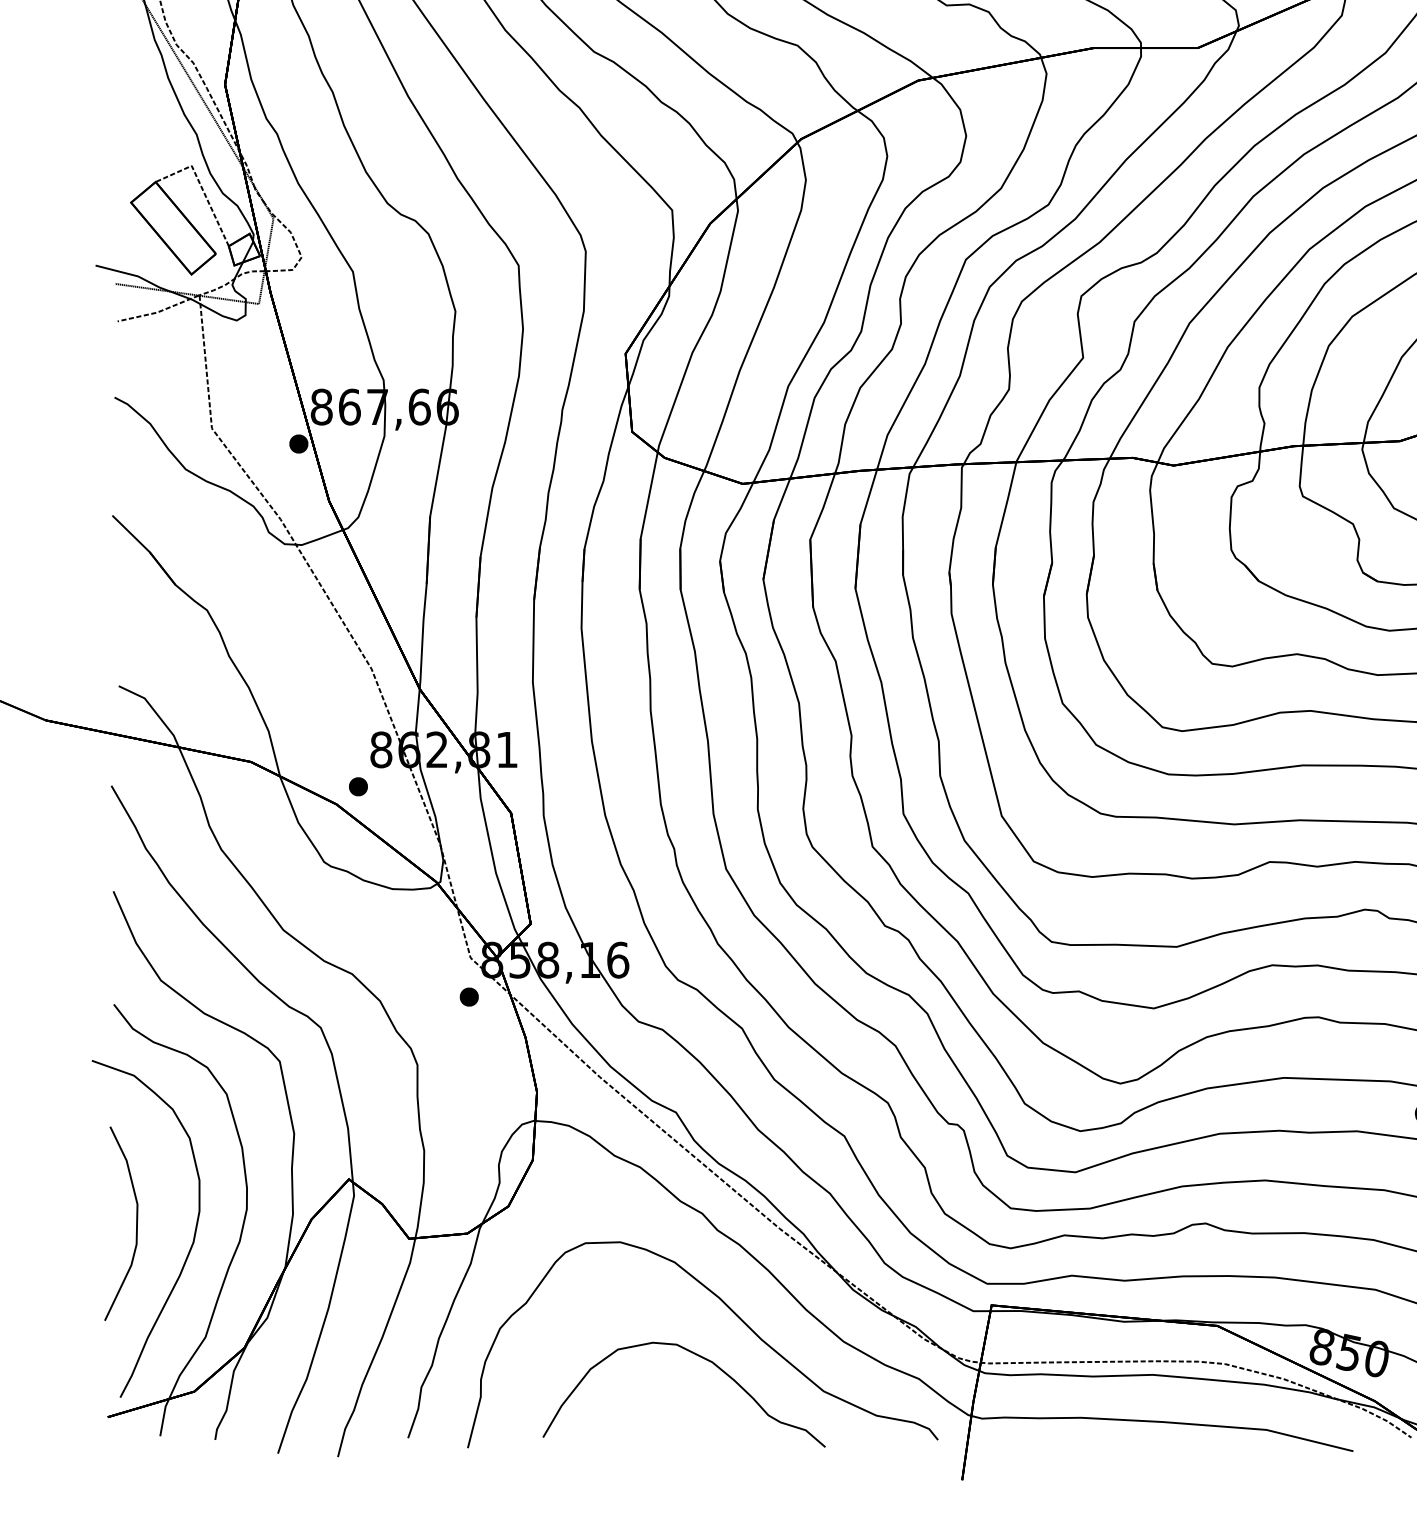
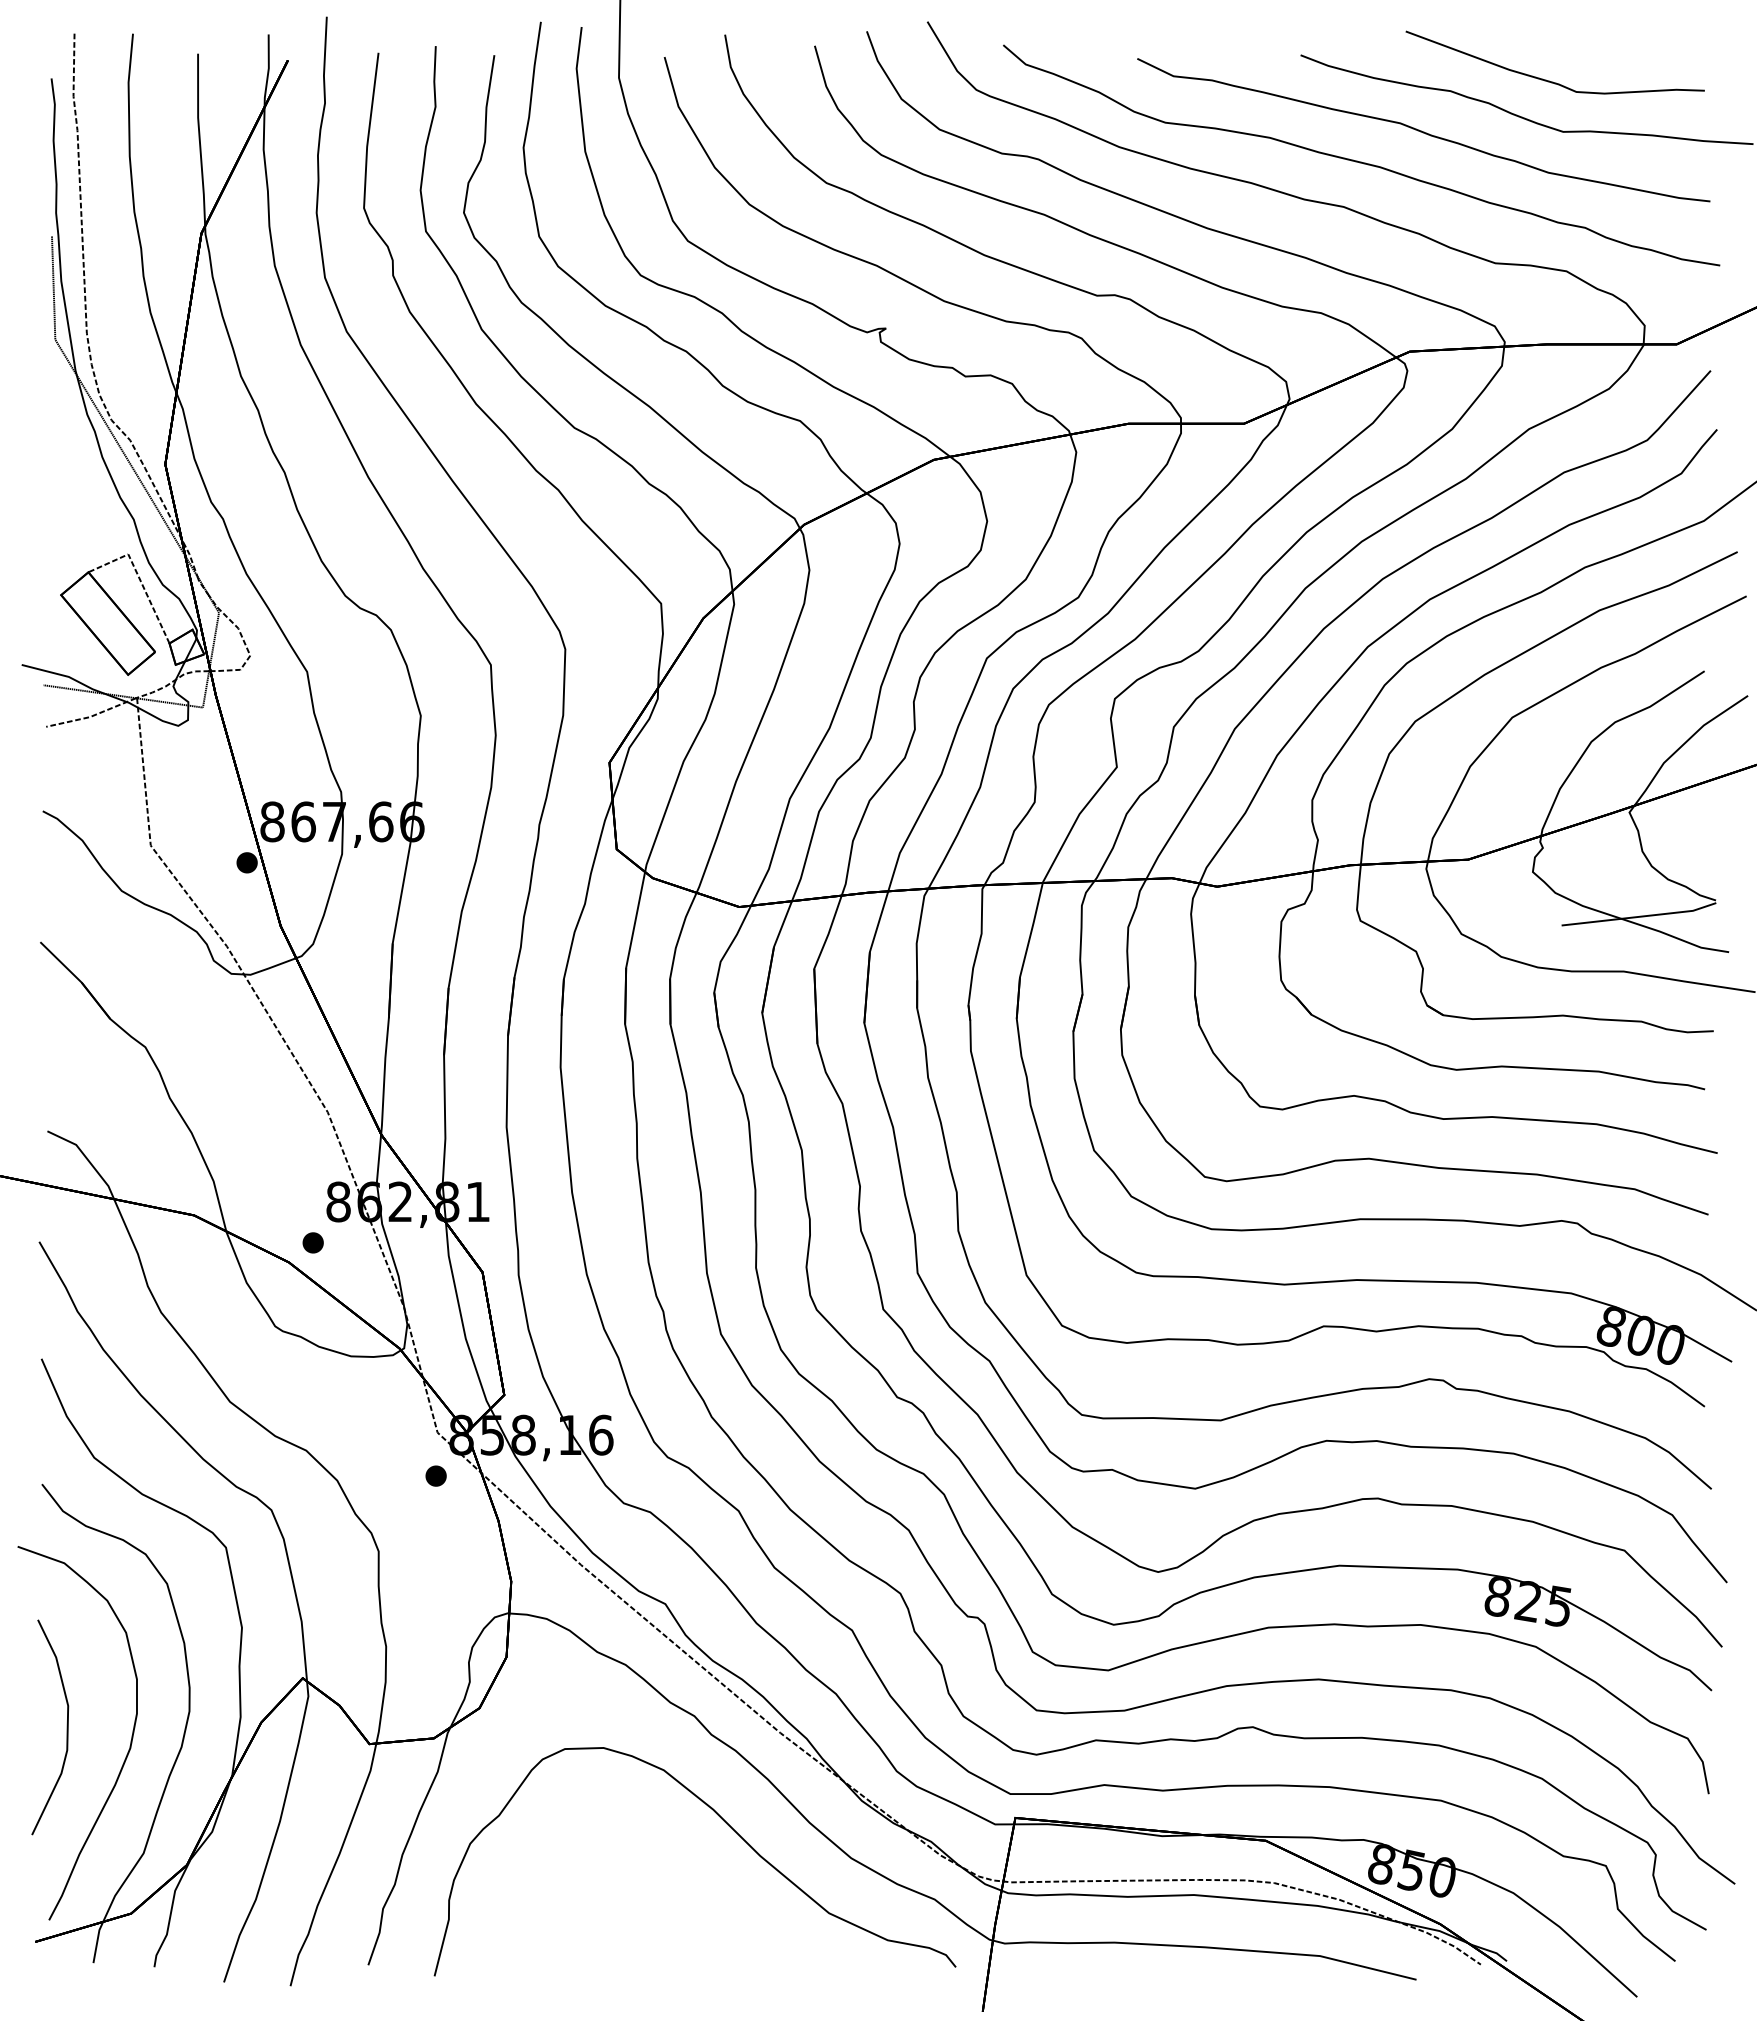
curve: (701, 1358) -> (693, 1876), removed

